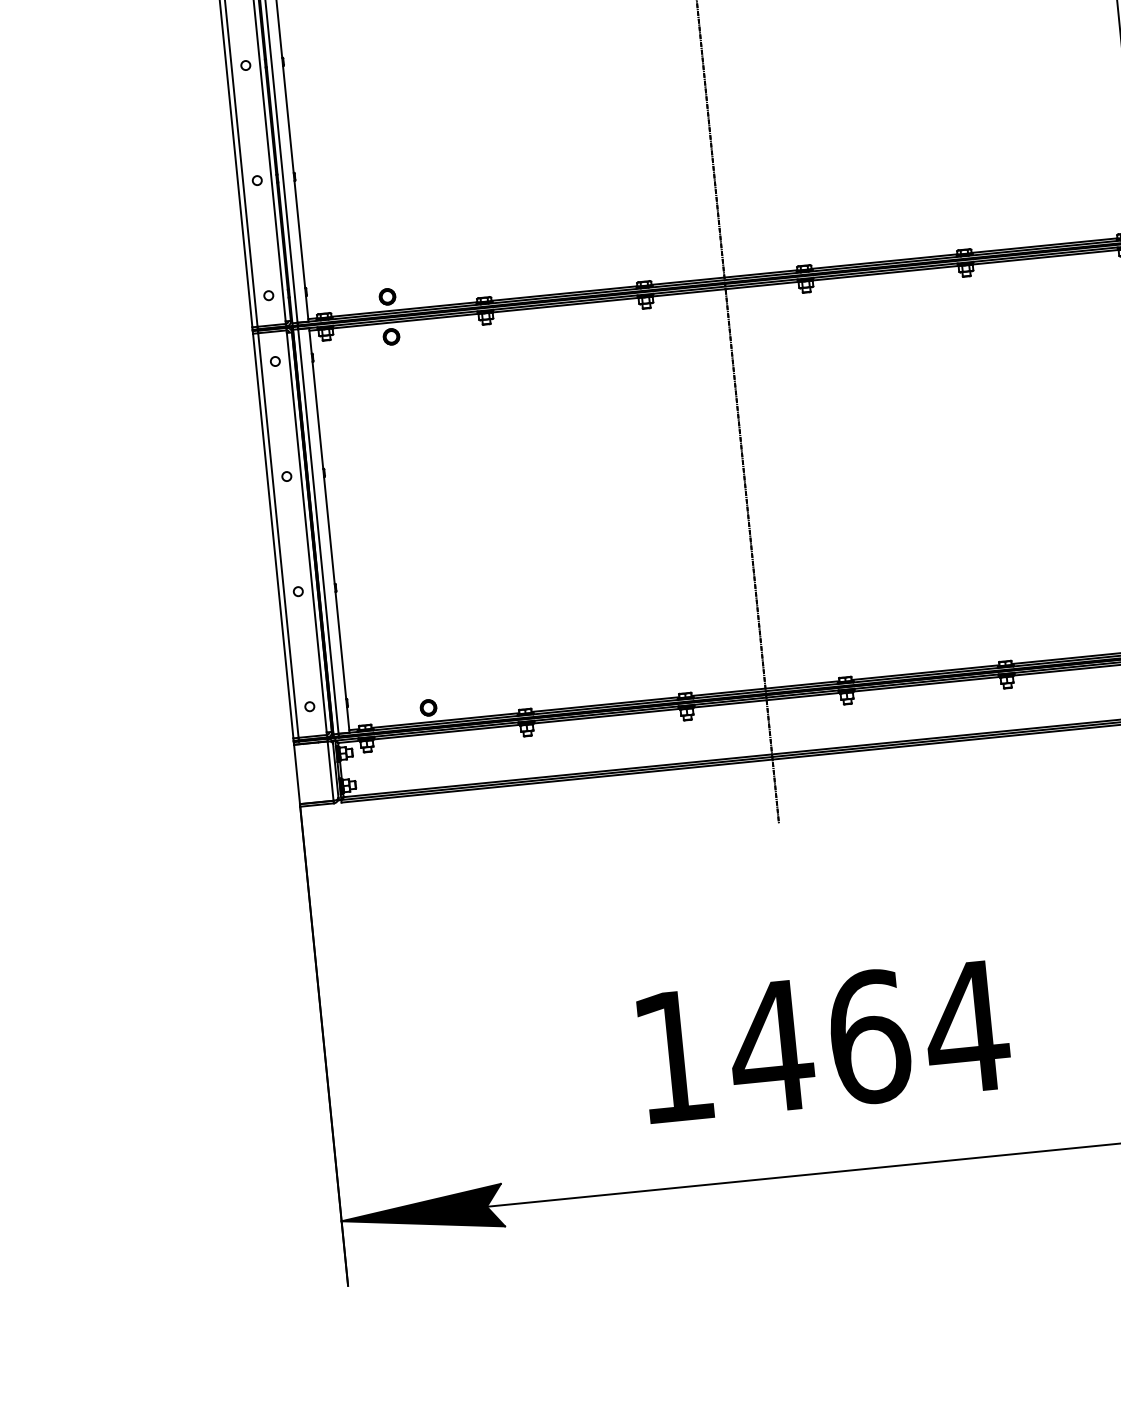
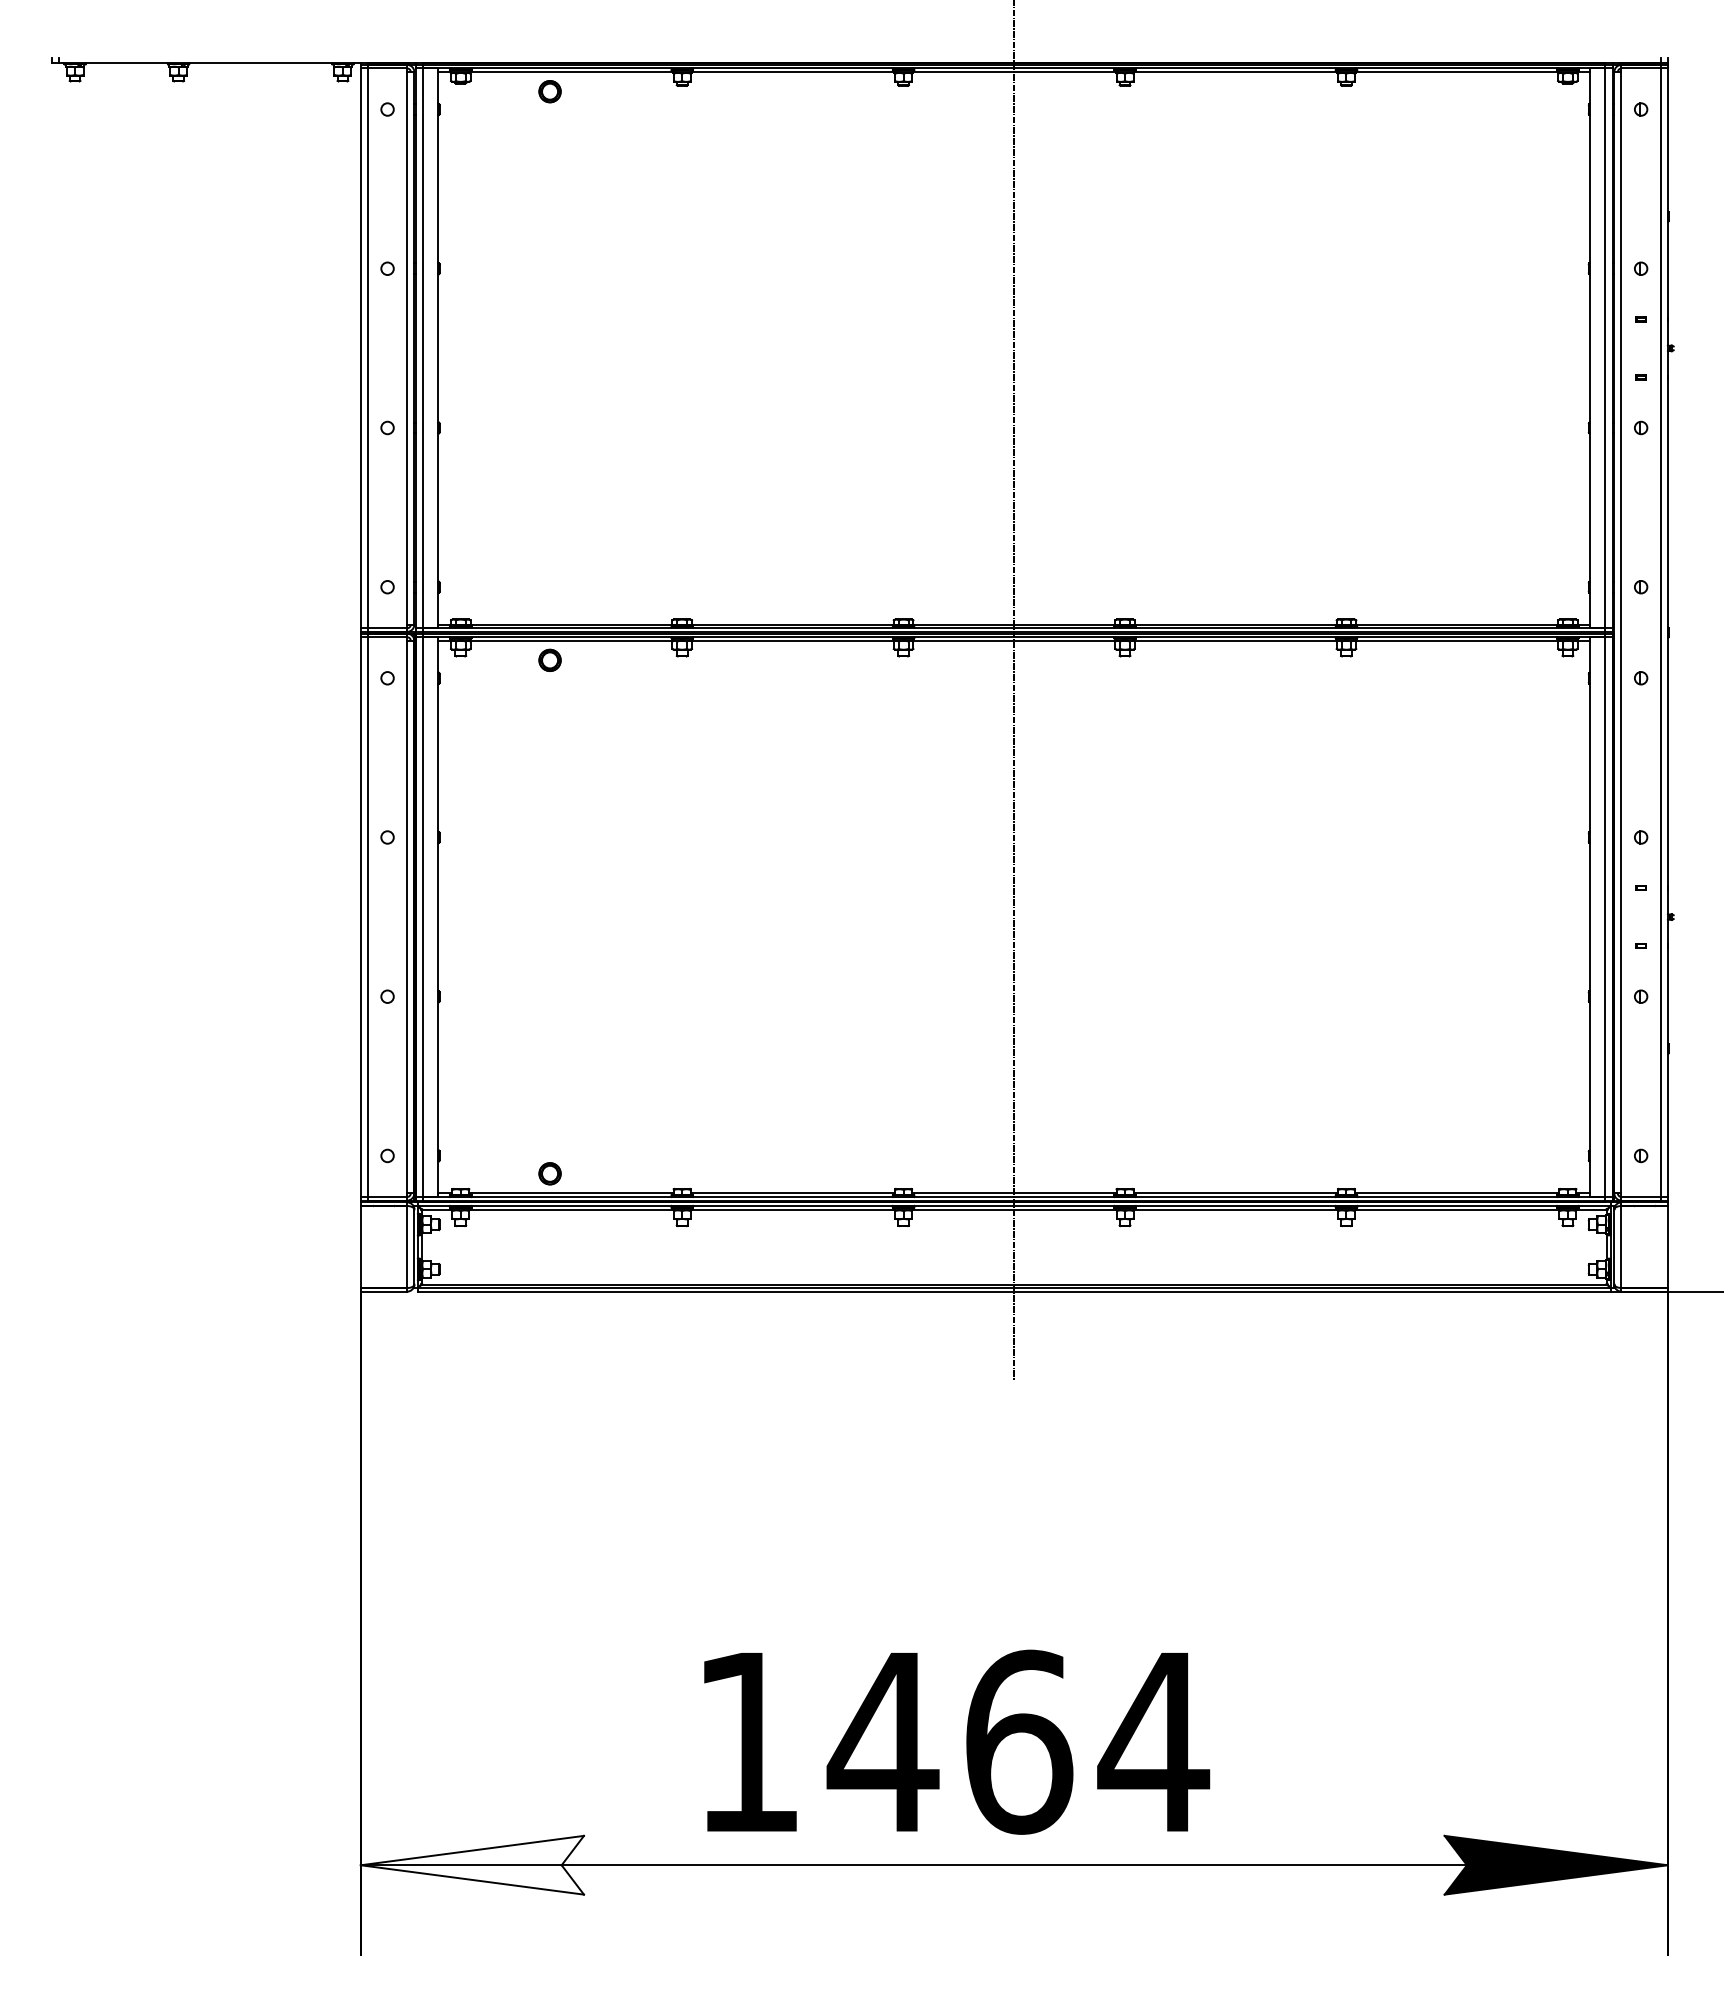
part: (387, 296) -> (549, 604), removed
text: (824, 1041) -> (957, 1741), moved
fill: (422, 1212) -> (472, 1864), removed

